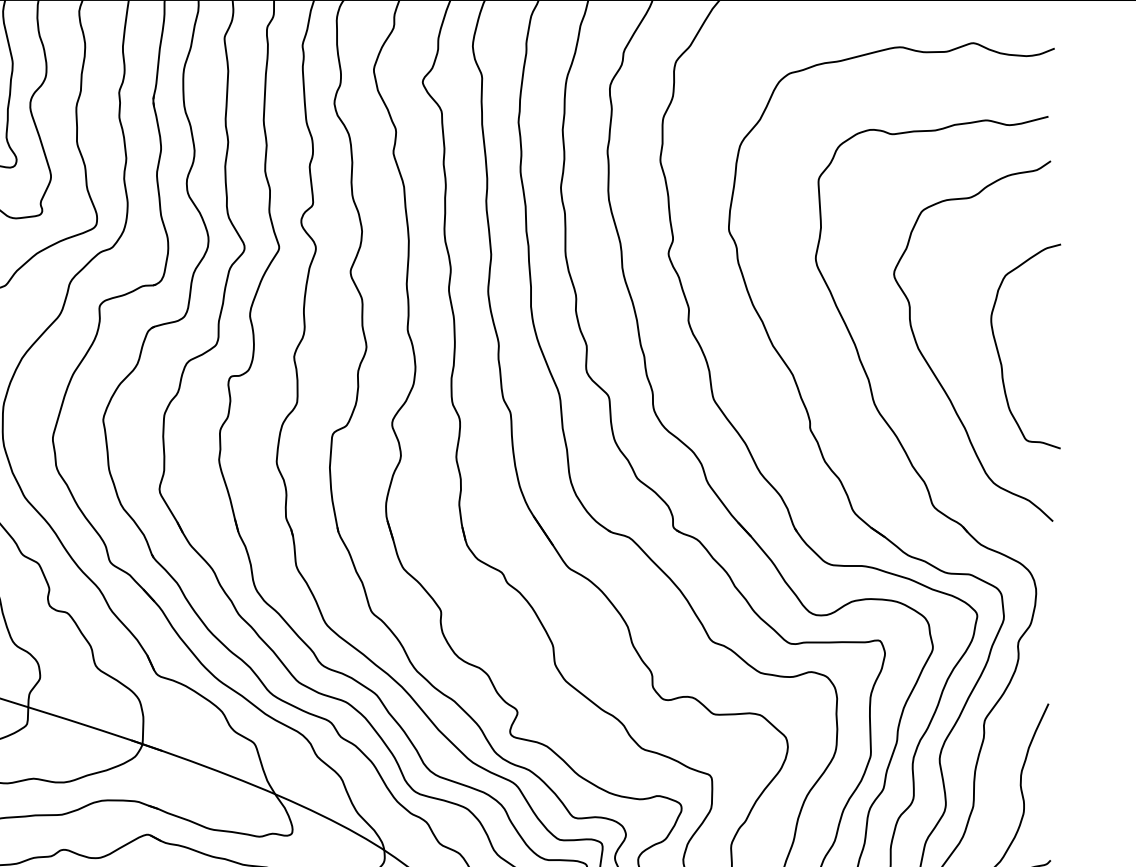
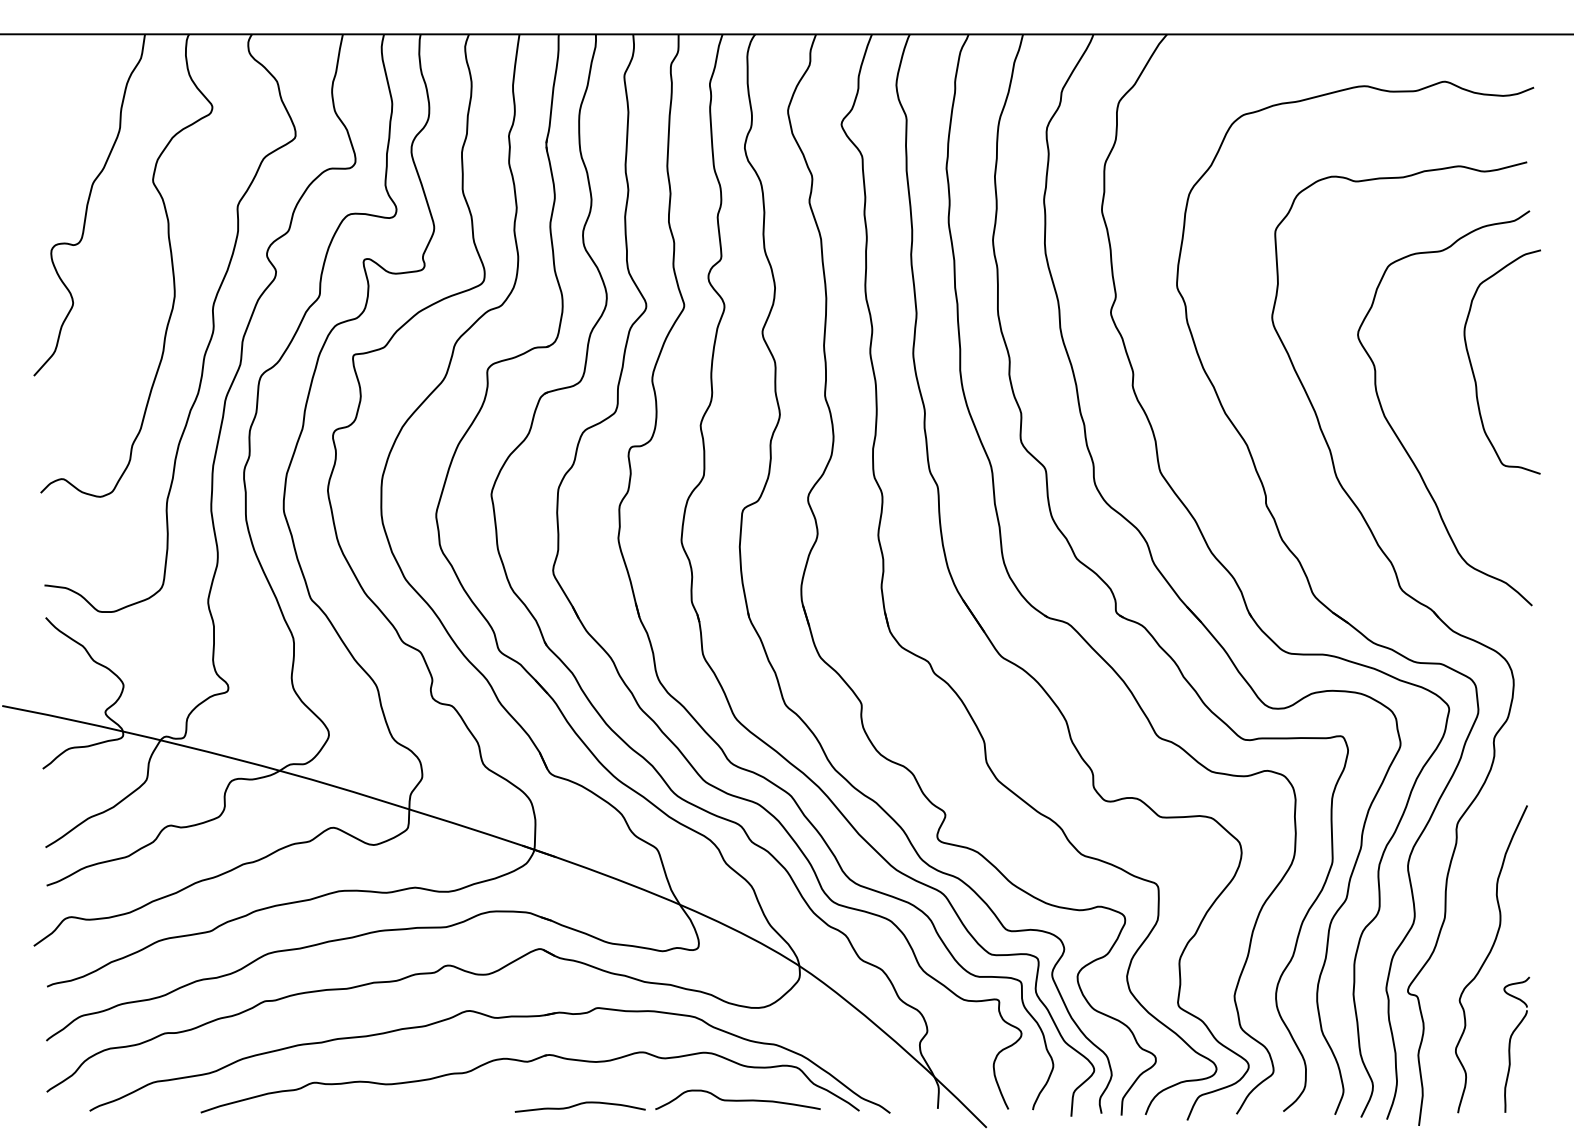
curve: (999, 353) -> (1473, 369), moved

